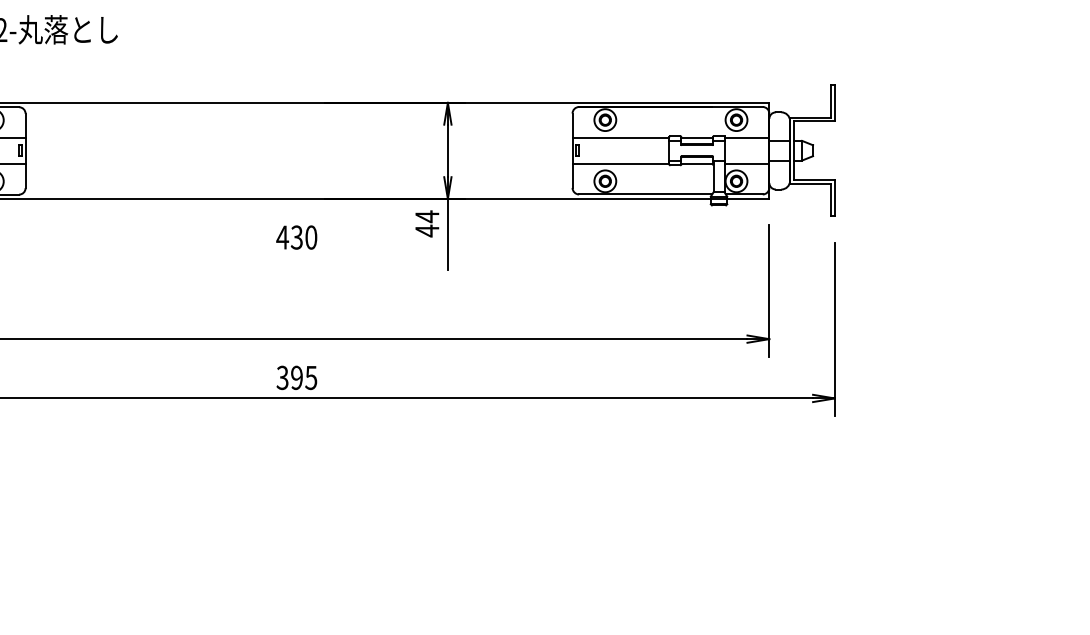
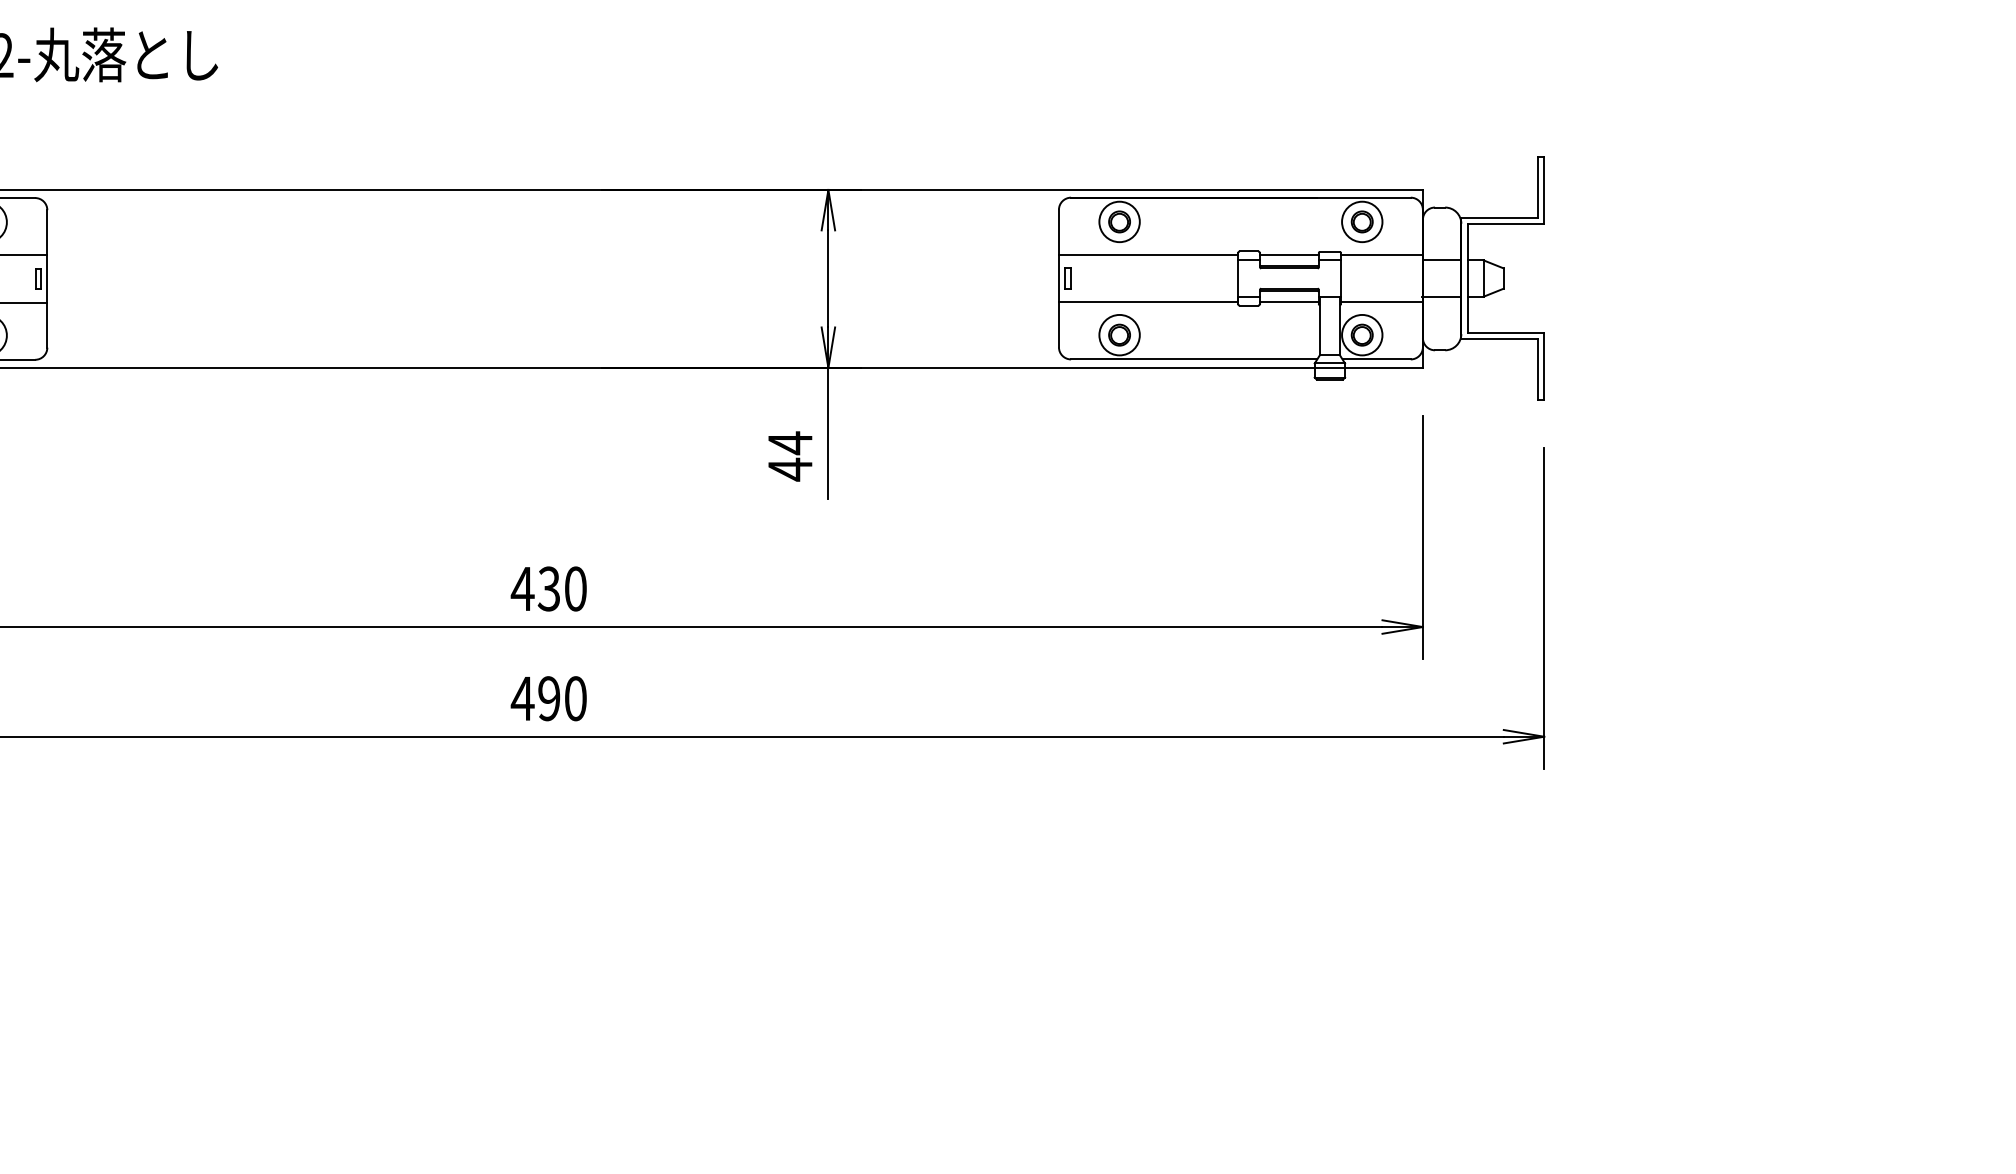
text: (427, 223) -> (790, 455), moved
text: (296, 237) -> (548, 588), moved
text: (296, 377) -> (548, 697), 395 -> 490

